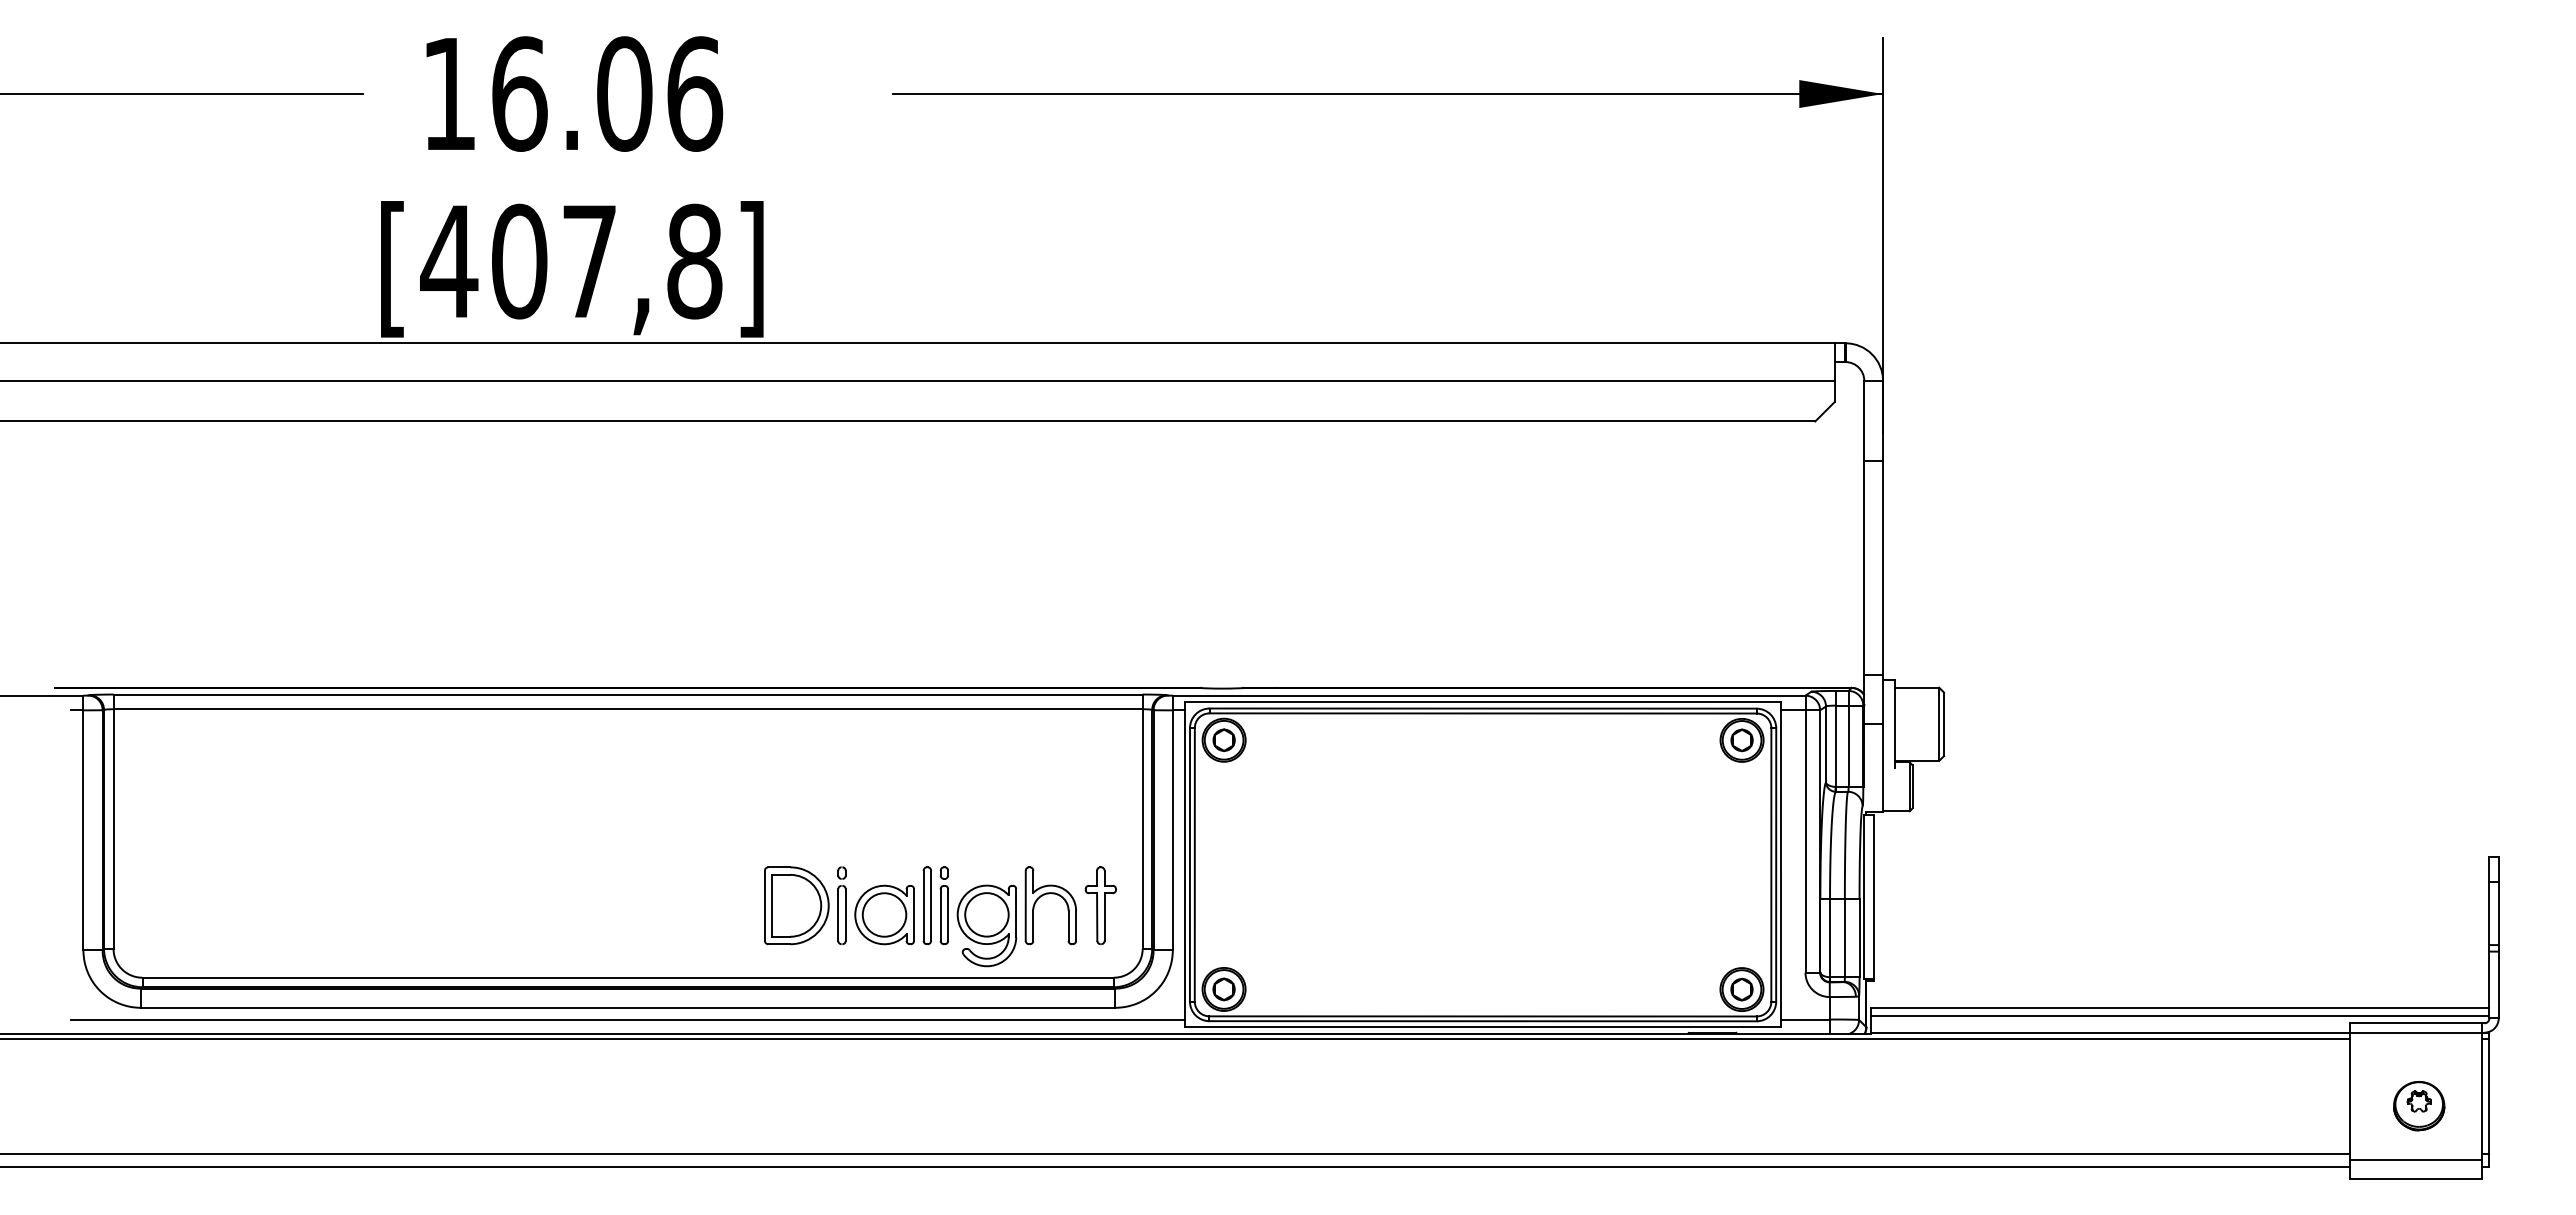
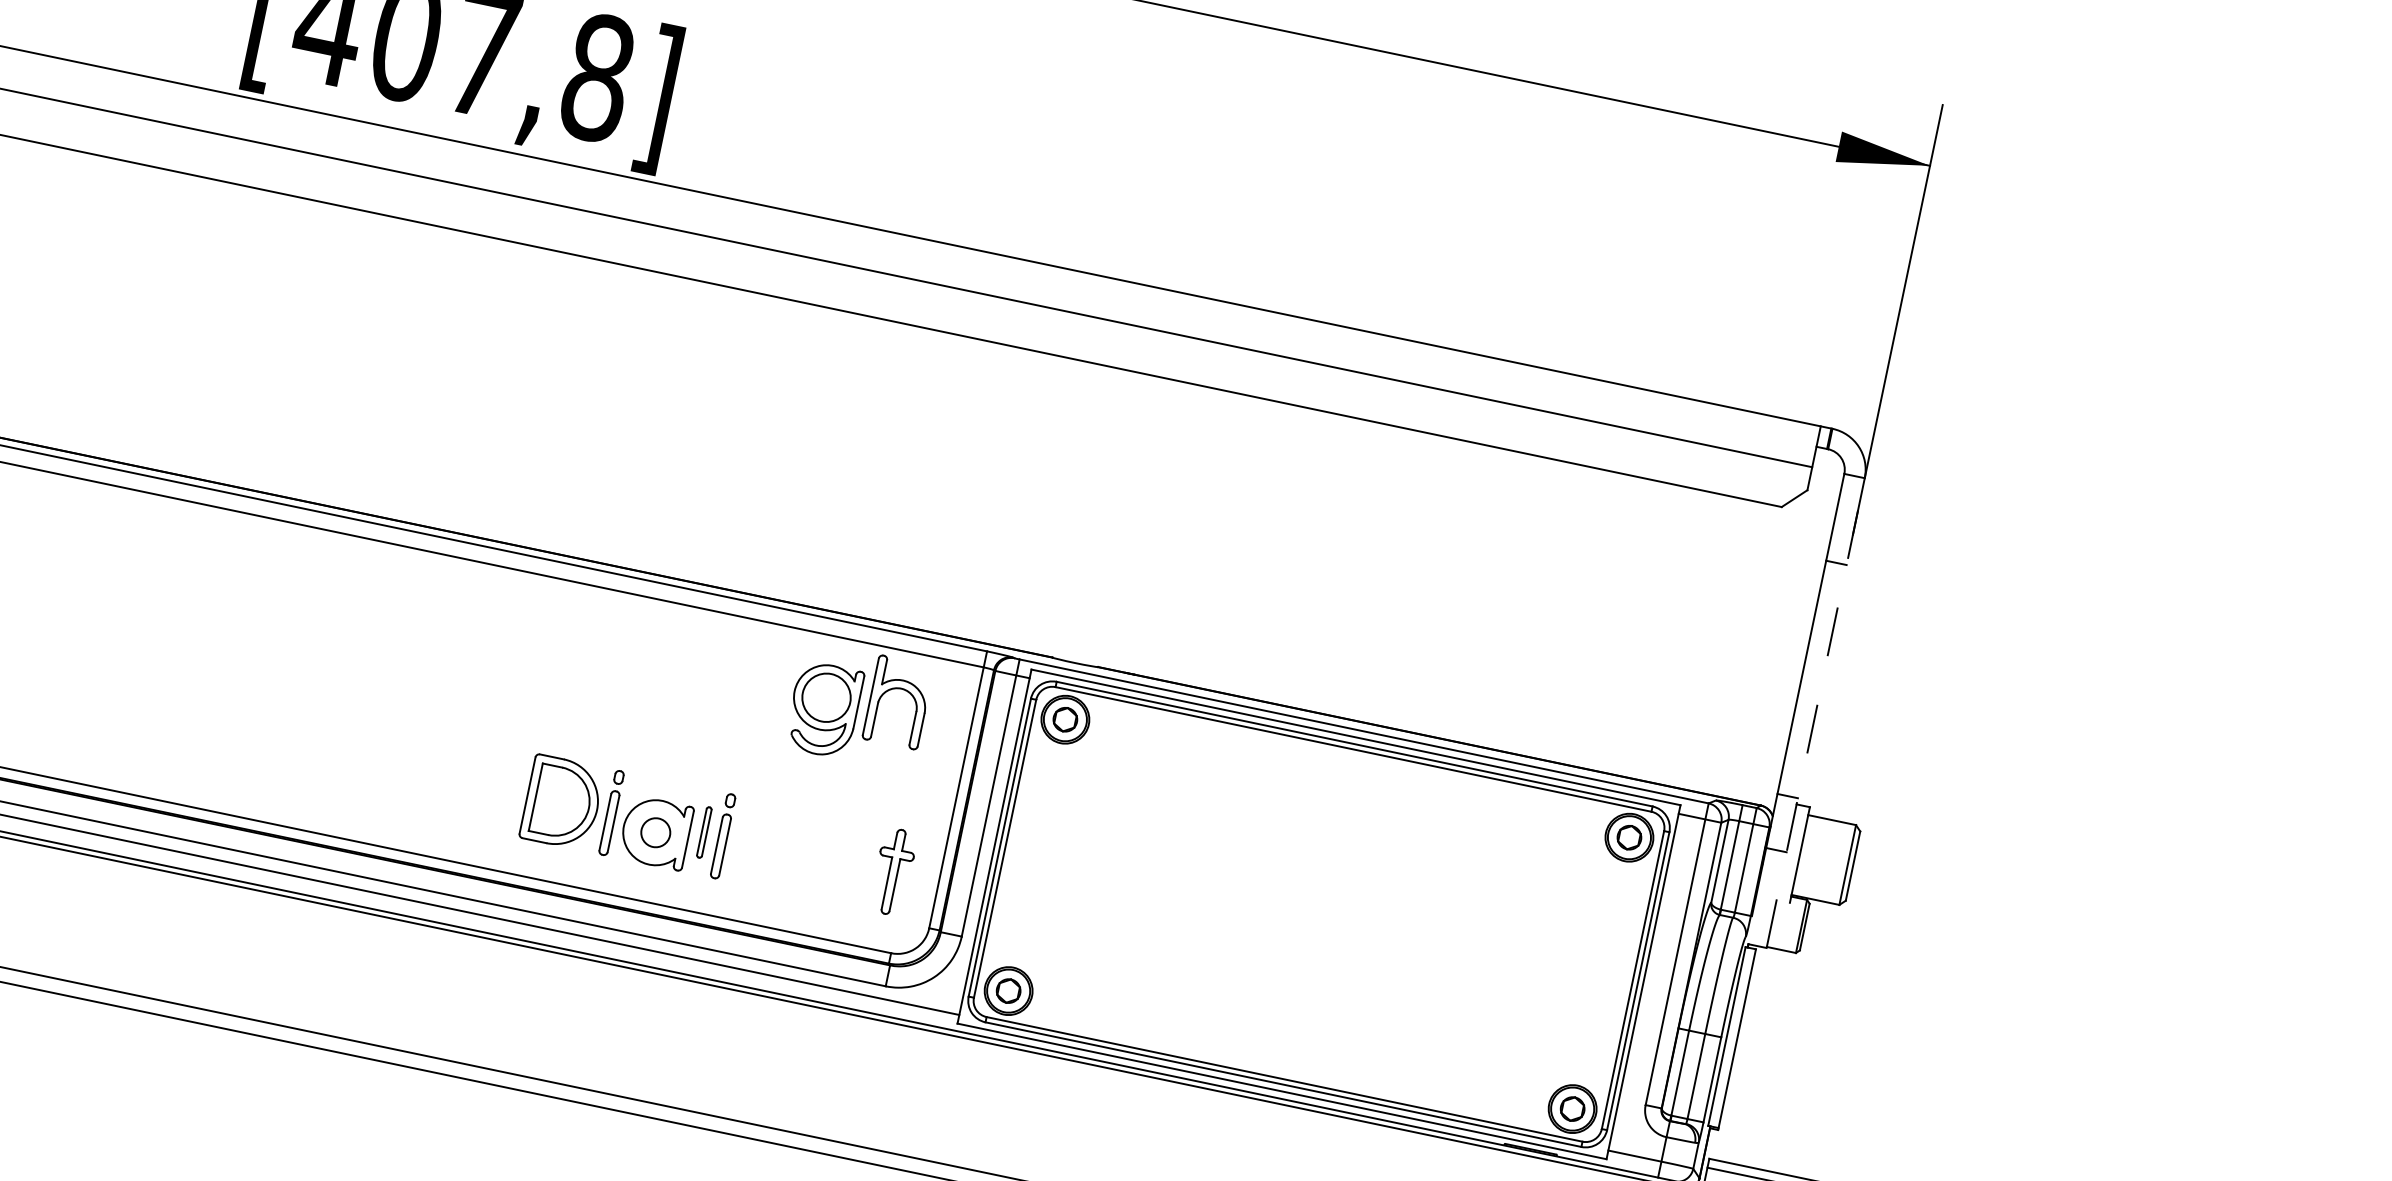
line: (1883, 596) -> (1816, 713), solid -> dashed
part: (926, 905) -> (703, 831), size x0.6
circle: (884, 914) -> (655, 832), size x0.6
part: (1016, 916) -> (858, 706), moved

